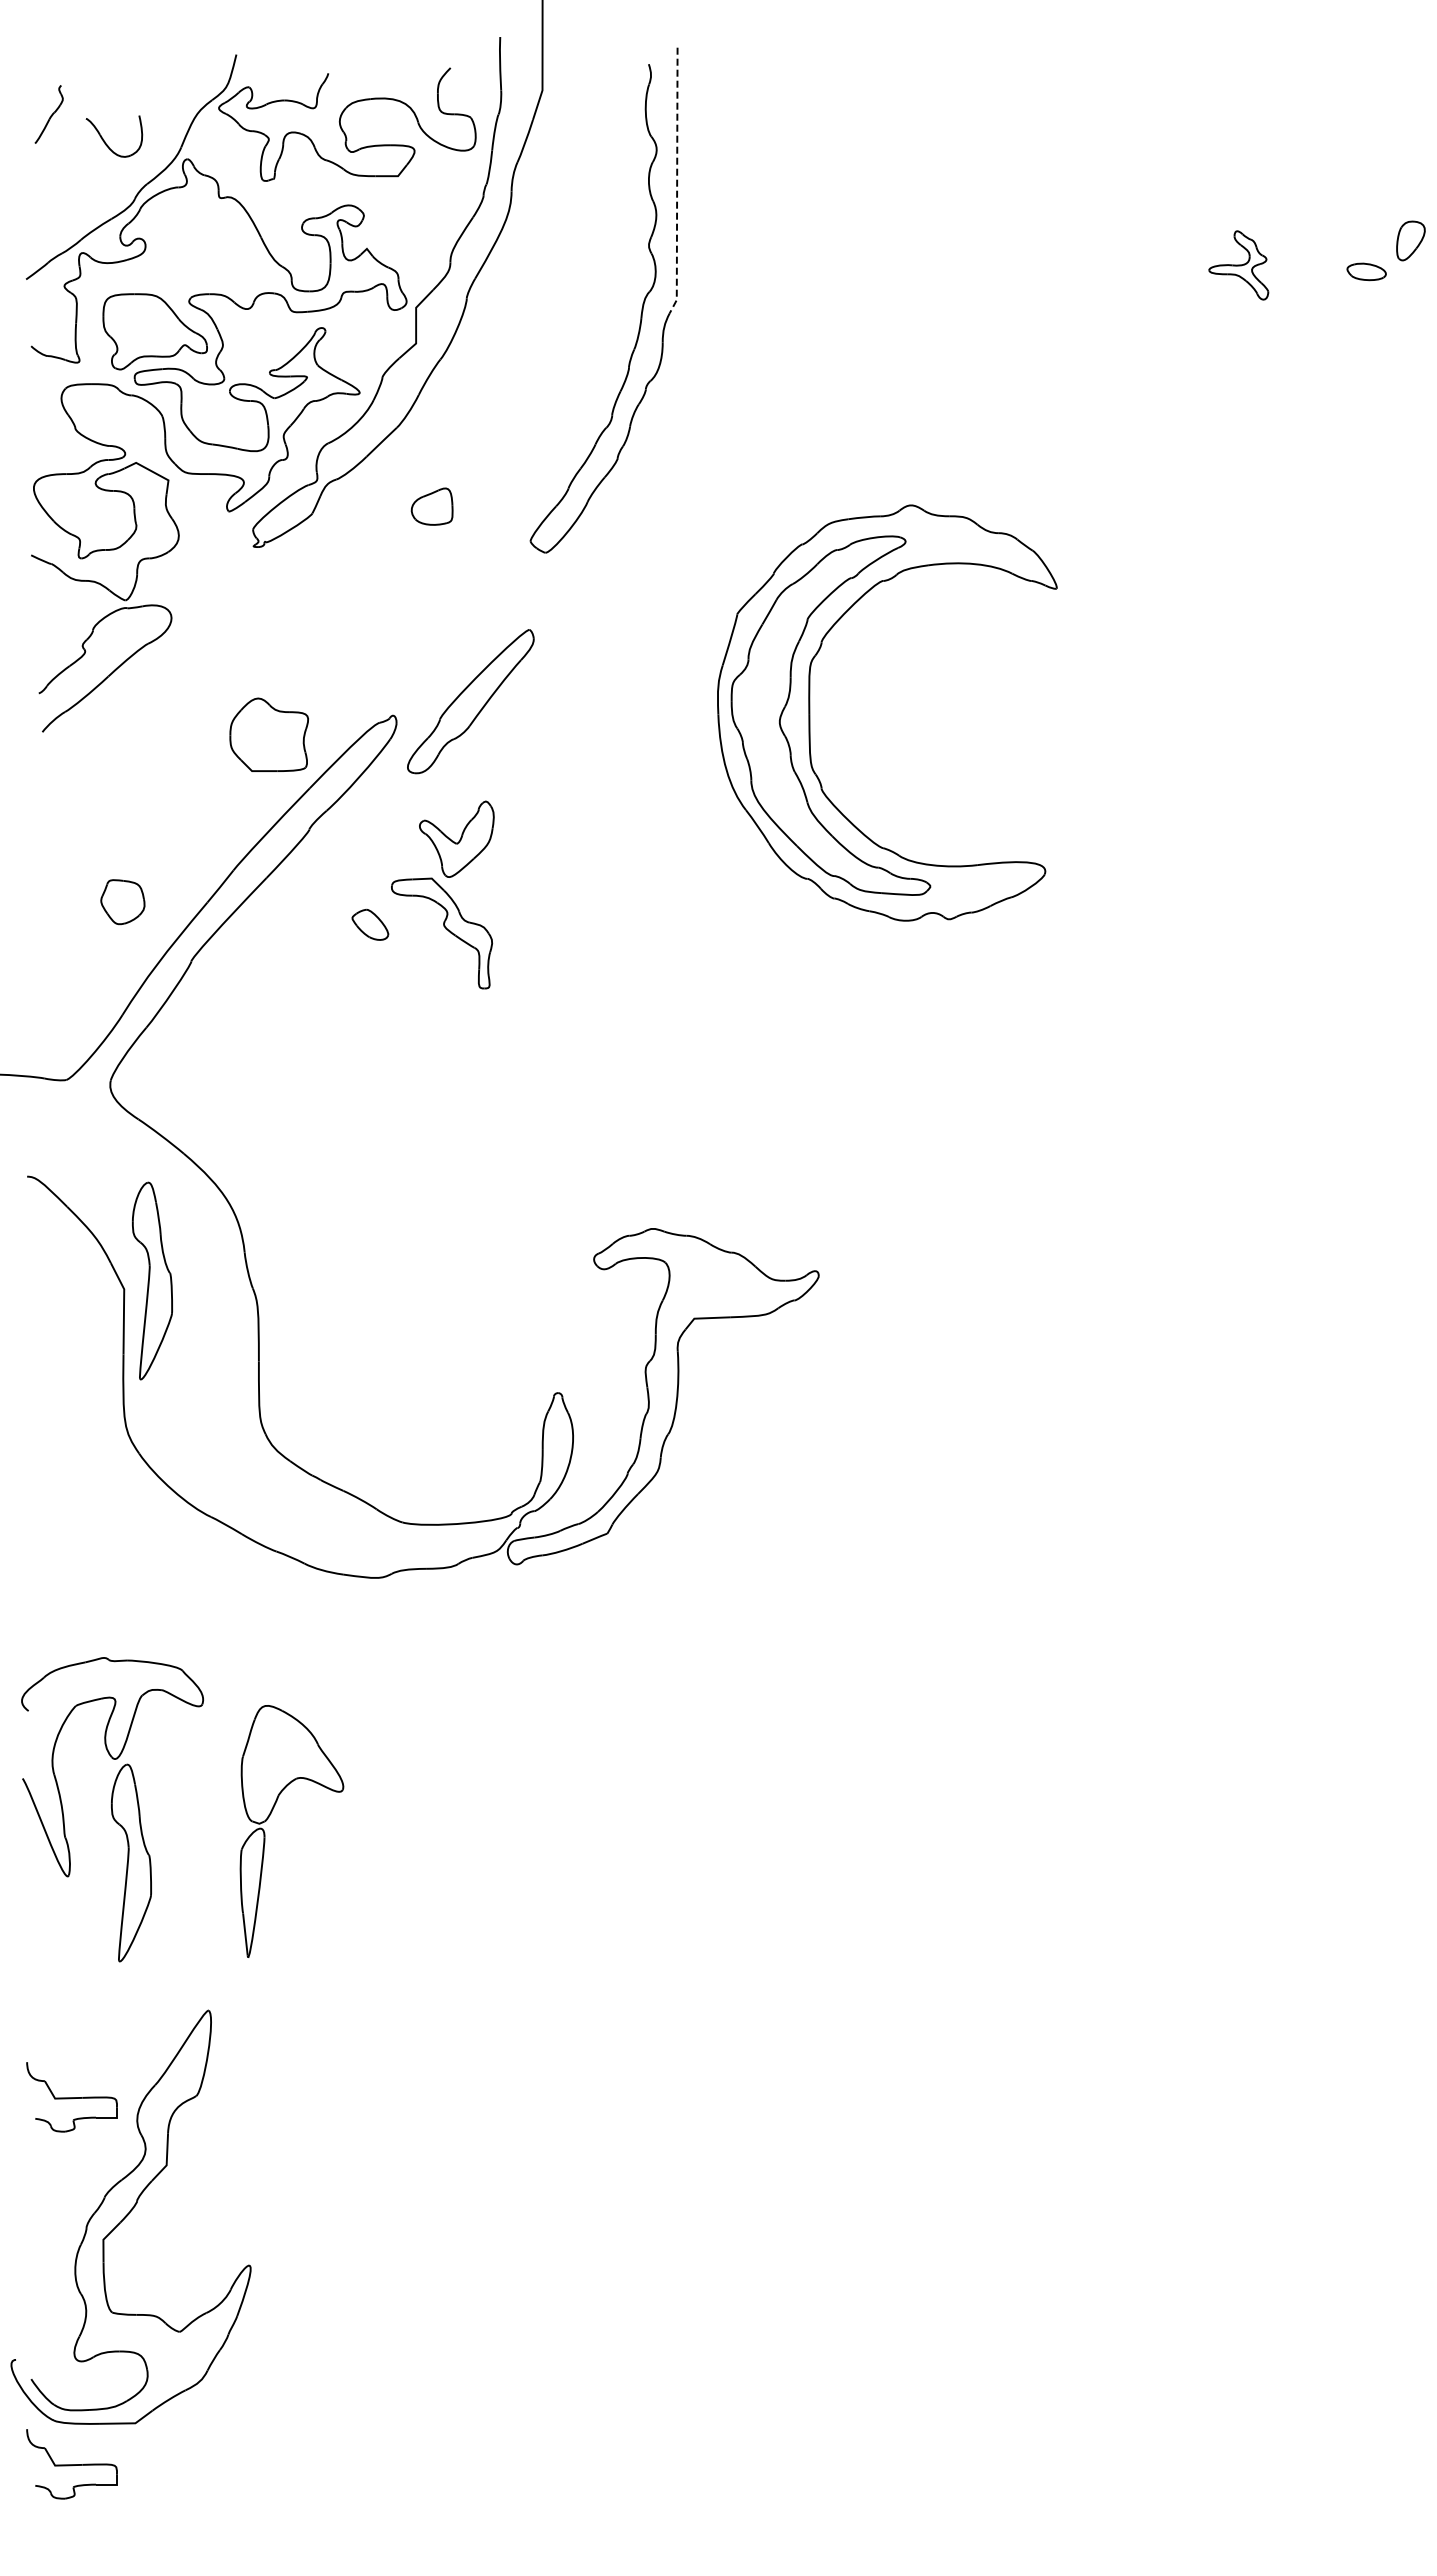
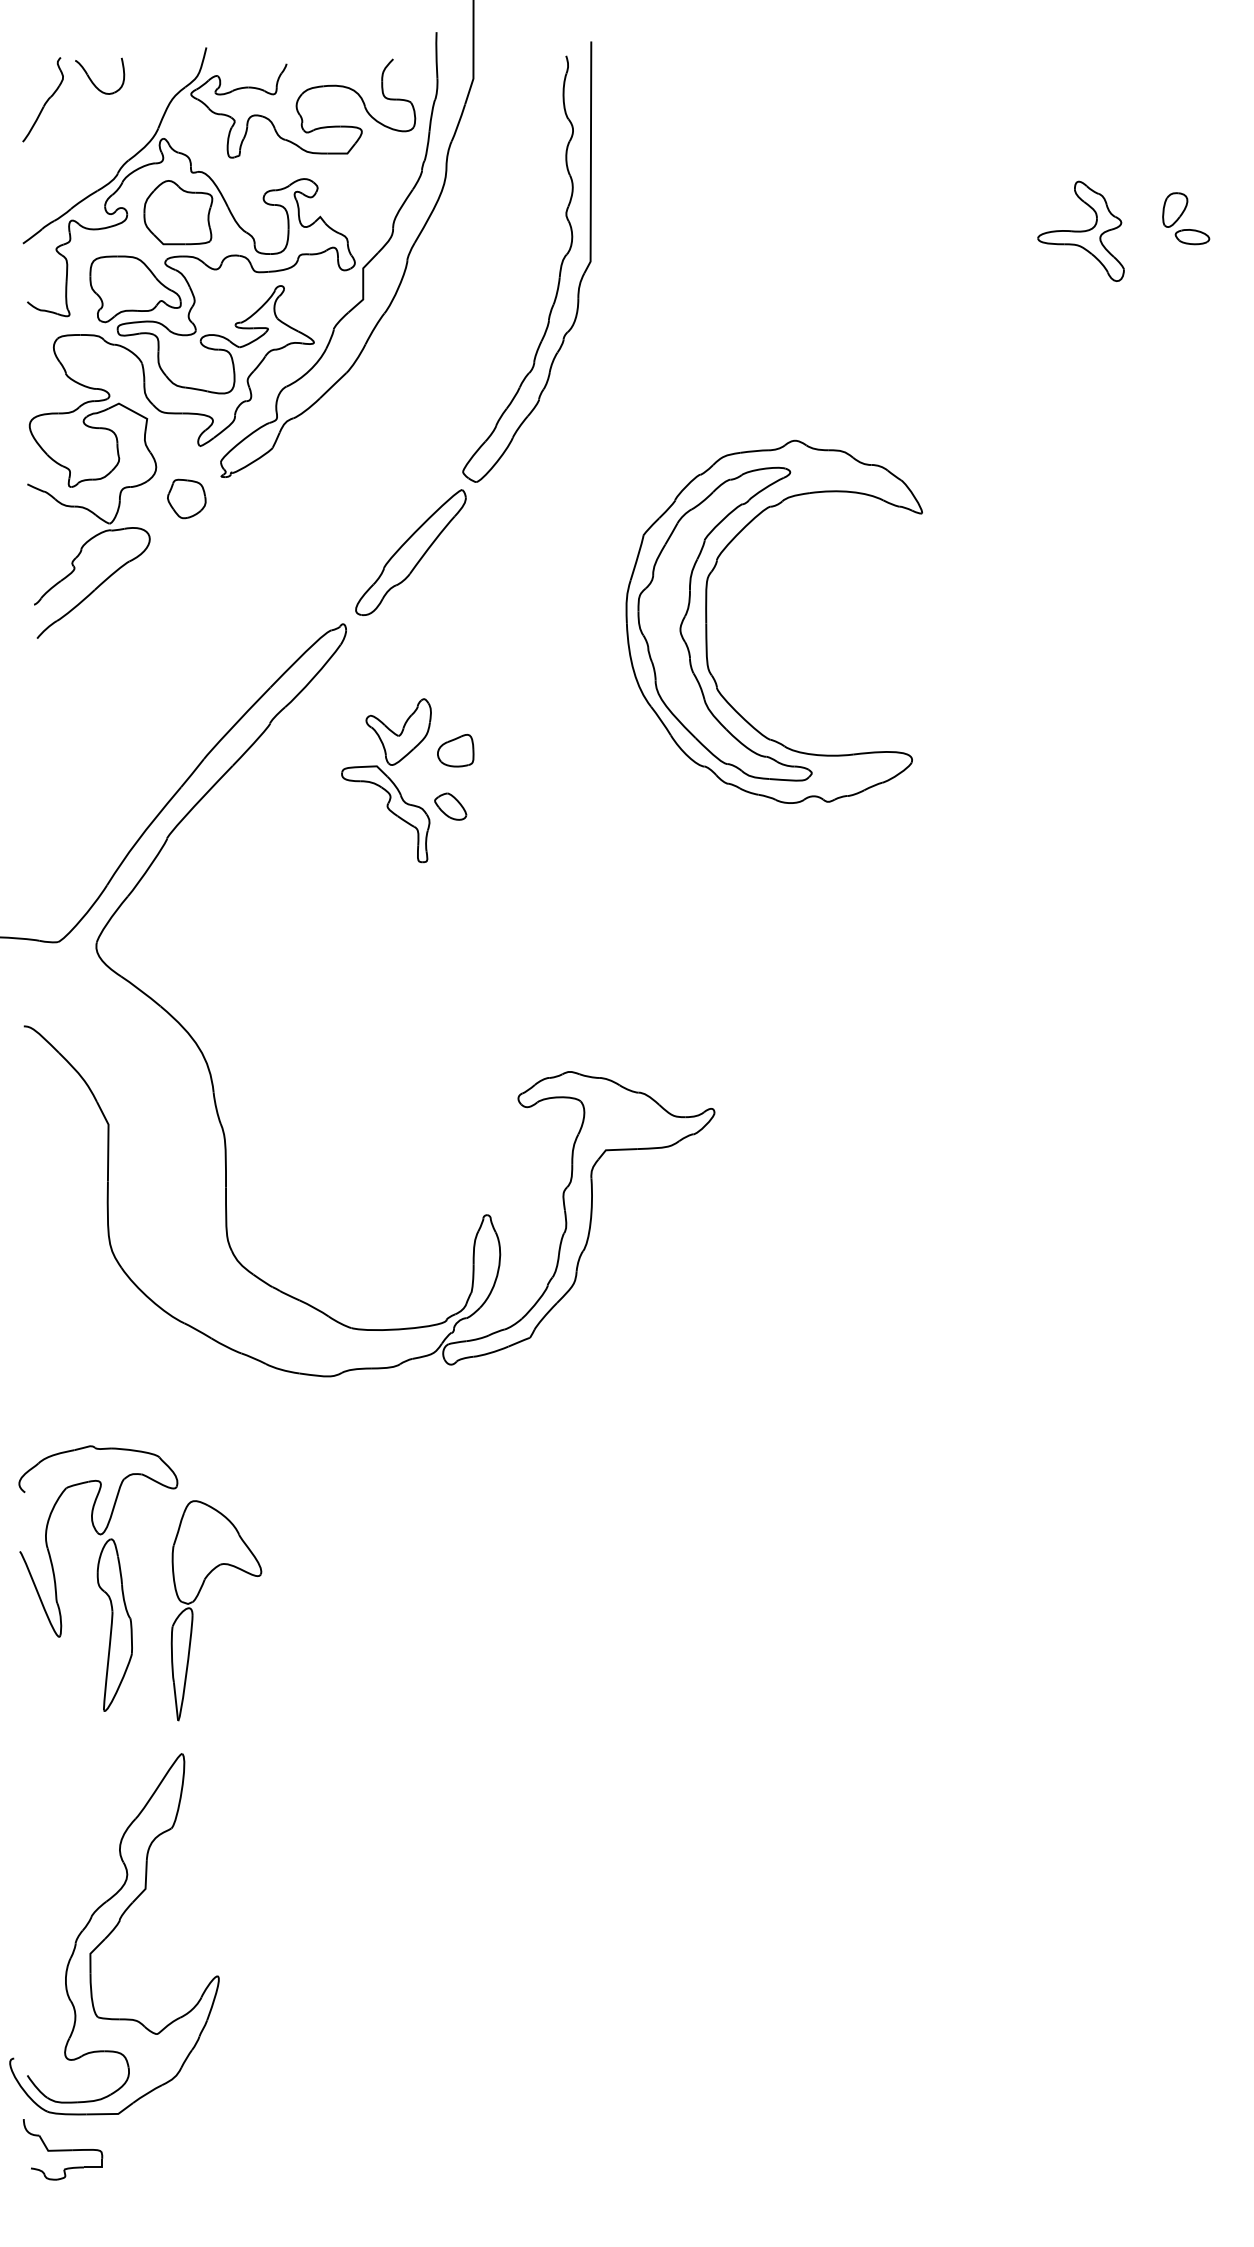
part: (48, 114) -> (42, 99), size x1.67
part: (105, 141) -> (92, 80), moved
line: (677, 182) -> (591, 159), dashed -> solid
part: (1410, 240) -> (1174, 209), moved
part: (1238, 265) -> (1080, 231), size x1.67
part: (431, 506) -> (455, 750), moved
part: (470, 701) -> (410, 552), moved
part: (268, 734) -> (177, 212), moved
part: (122, 902) -> (186, 499), moved
part: (370, 924) -> (450, 806), moved
part: (152, 1280) -> (133, 1116), removed
part: (269, 1817) -> (196, 1598), moved
part: (71, 2097) -> (62, 1829), removed

